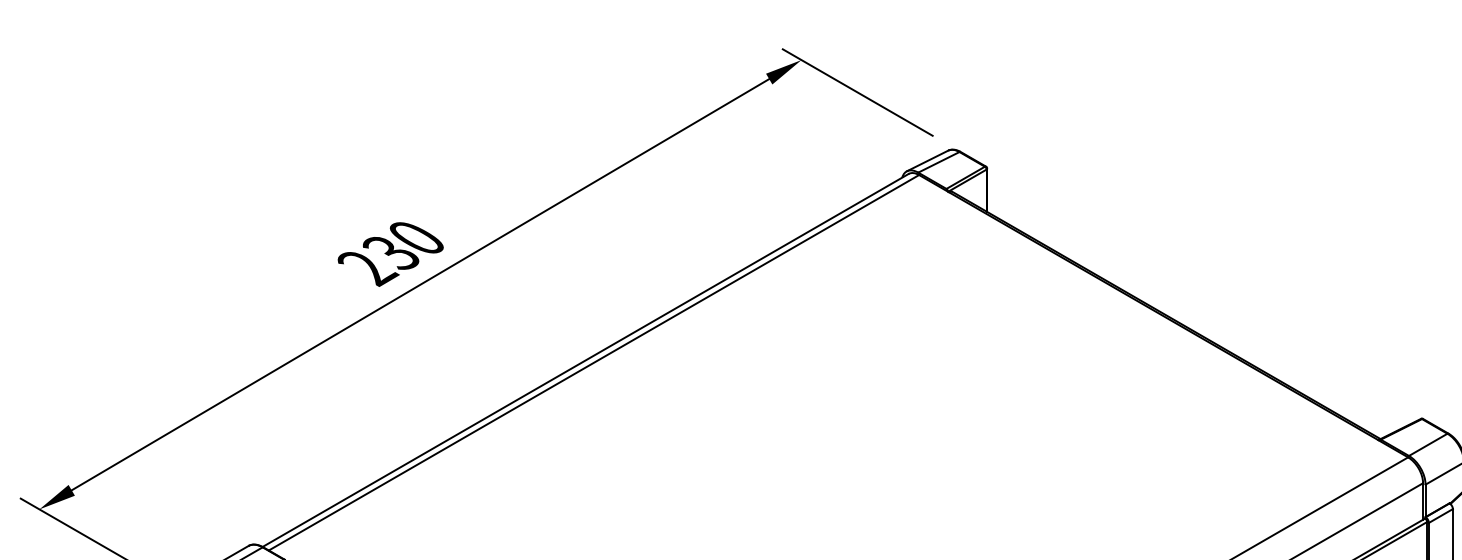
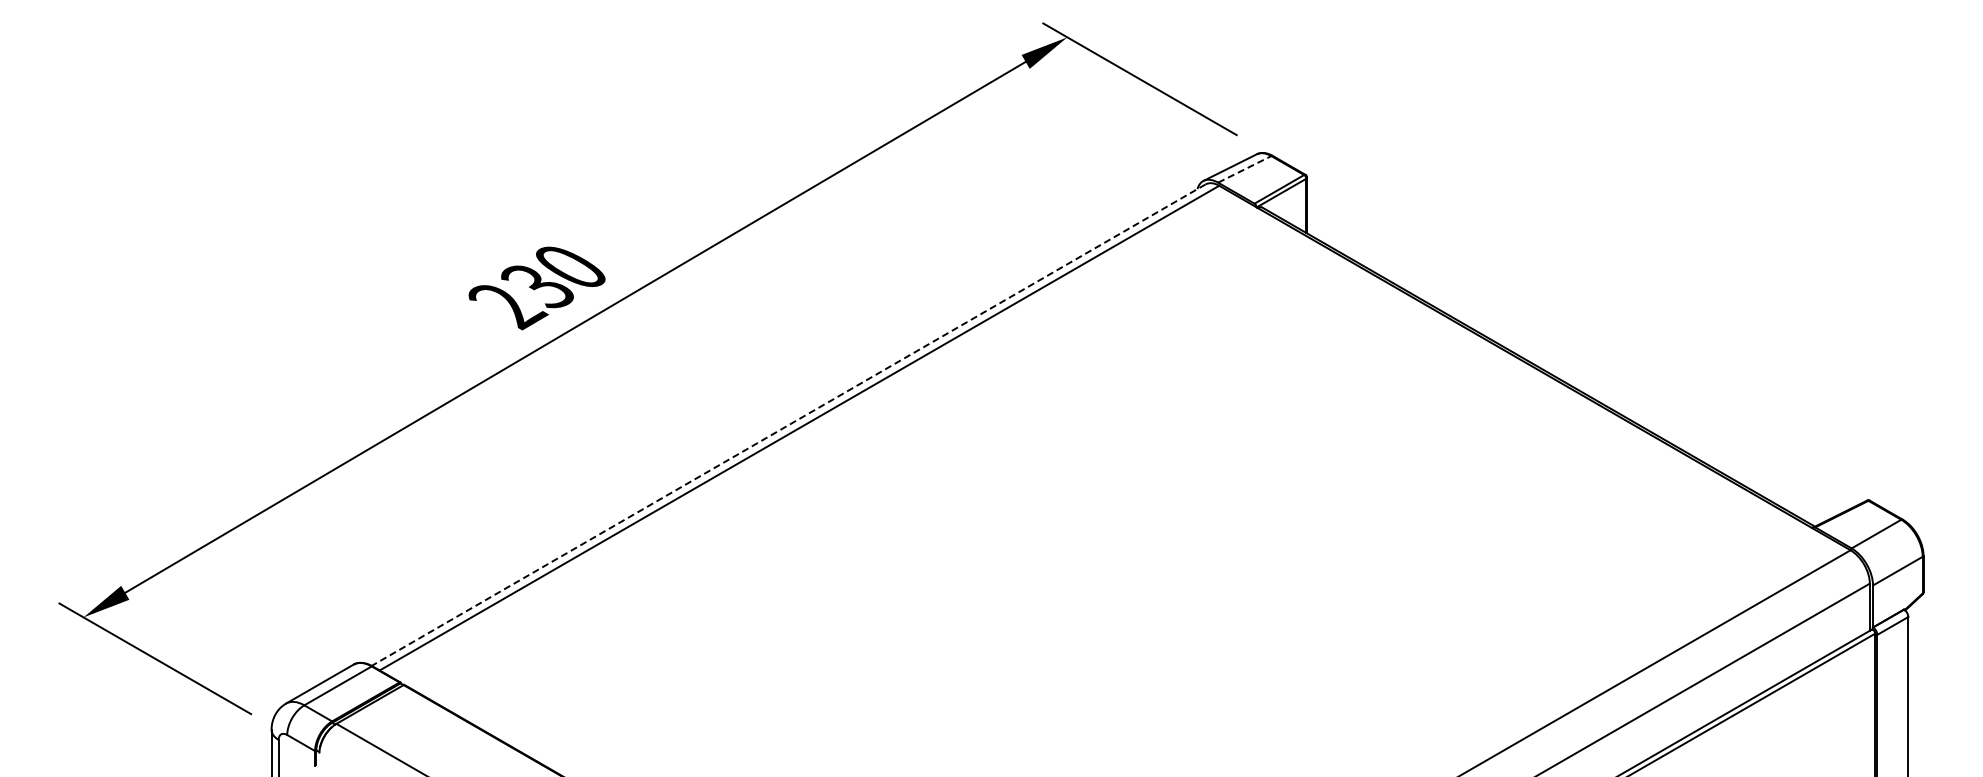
line: (938, 162) -> (1244, 169), solid -> dashed
line: (585, 360) -> (788, 425), solid -> dashed

